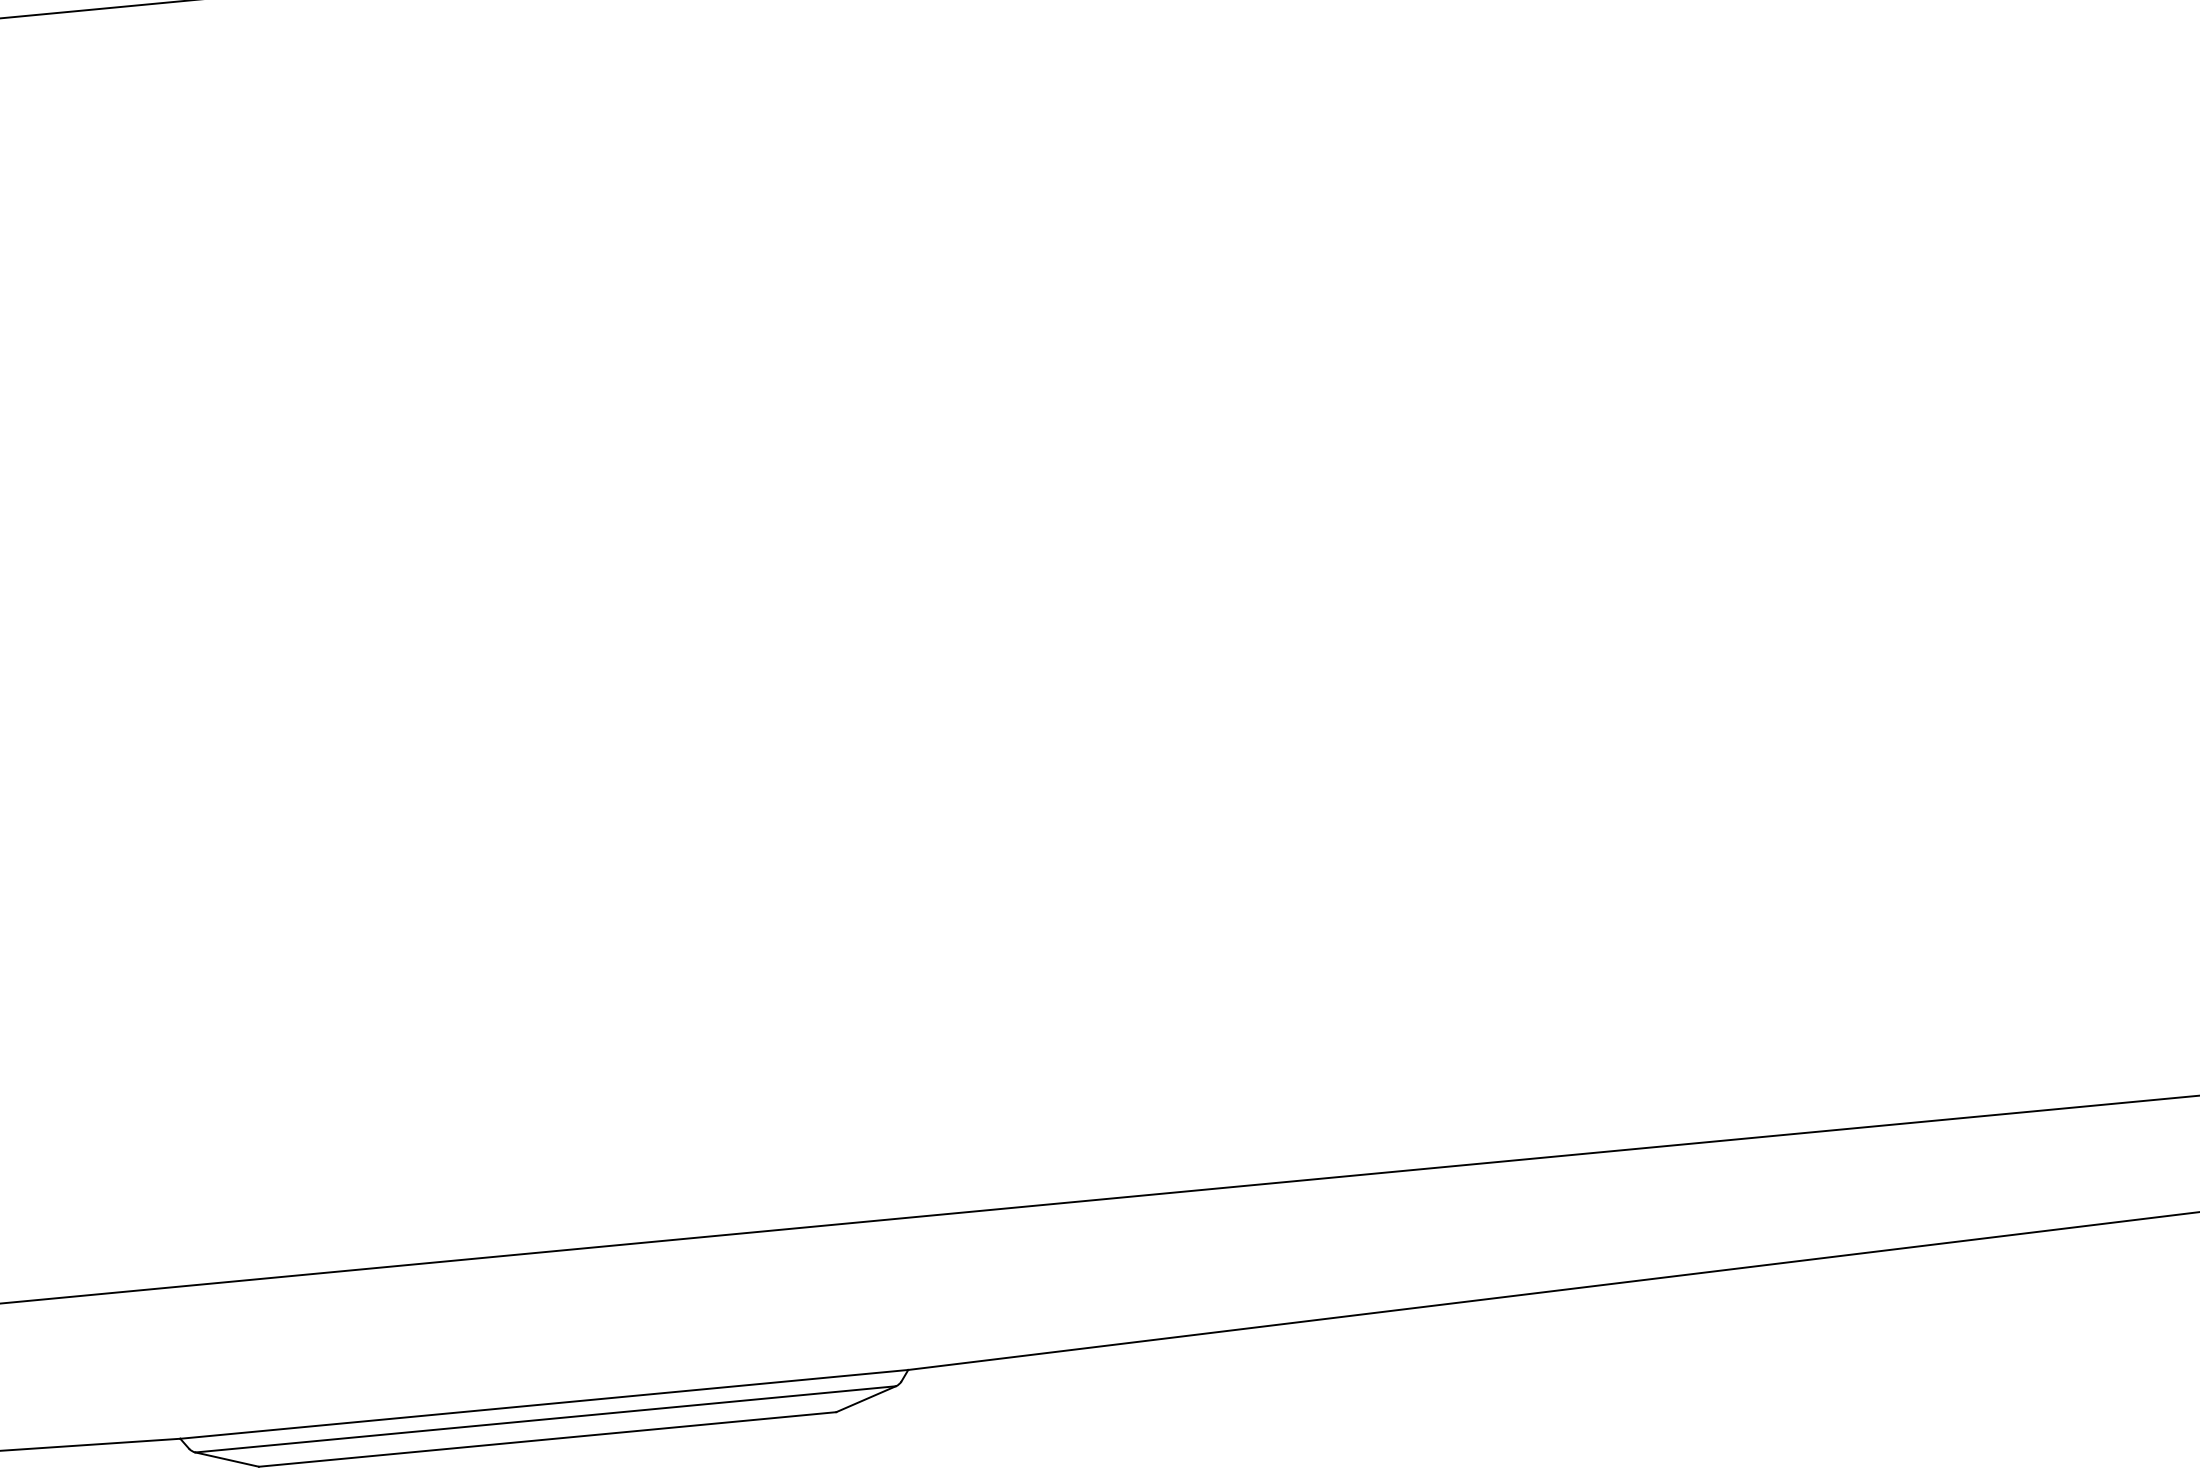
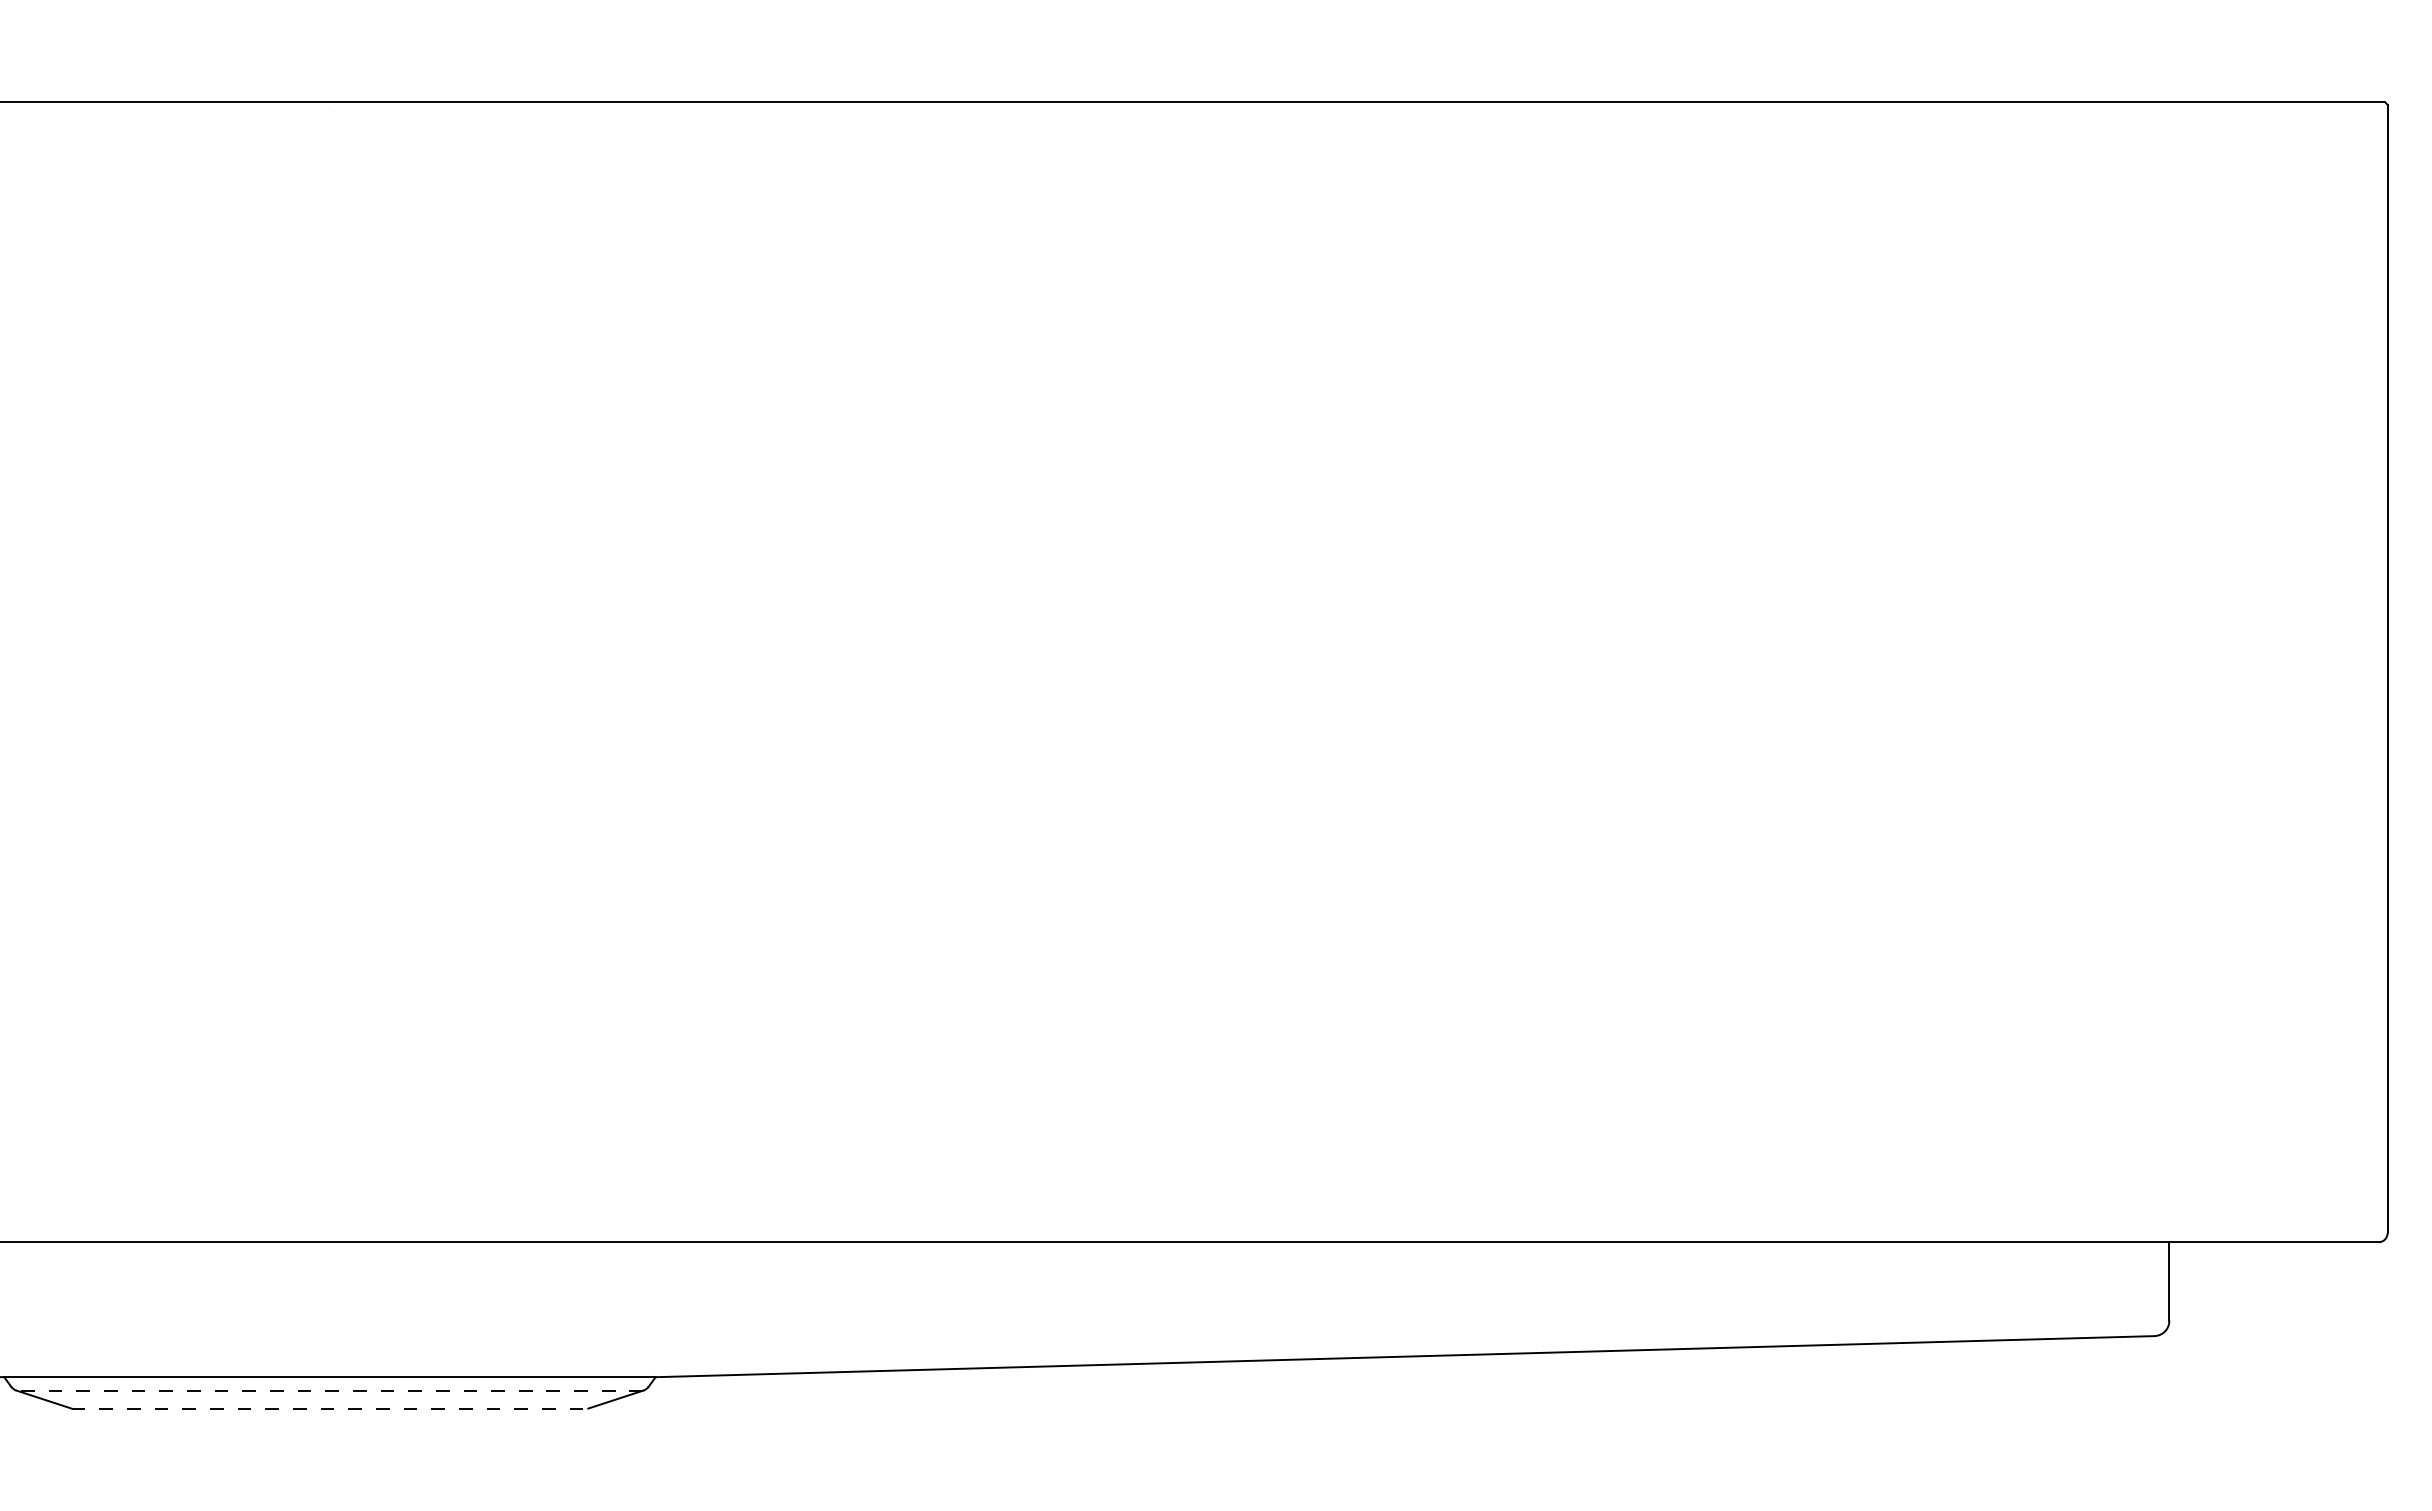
line: (545, 1419) -> (329, 1390), solid -> dashed
line: (548, 1439) -> (330, 1408), solid -> dashed

